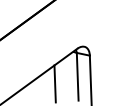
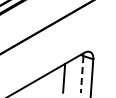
line: (78, 76) -> (82, 74), solid -> dashed

